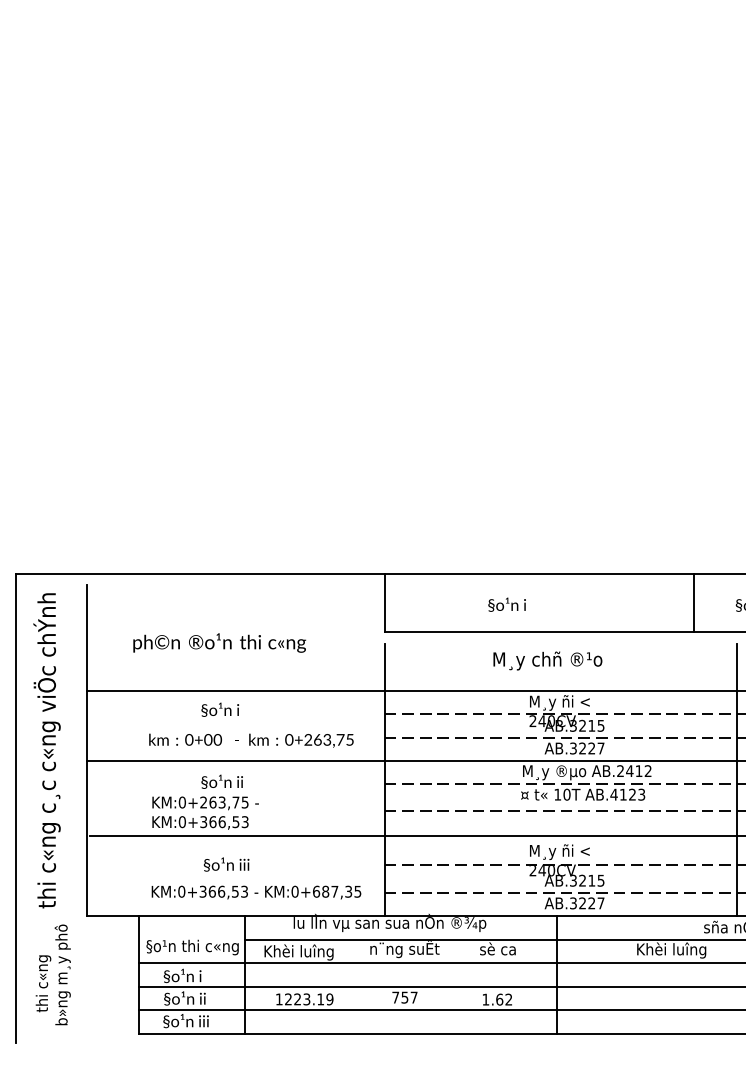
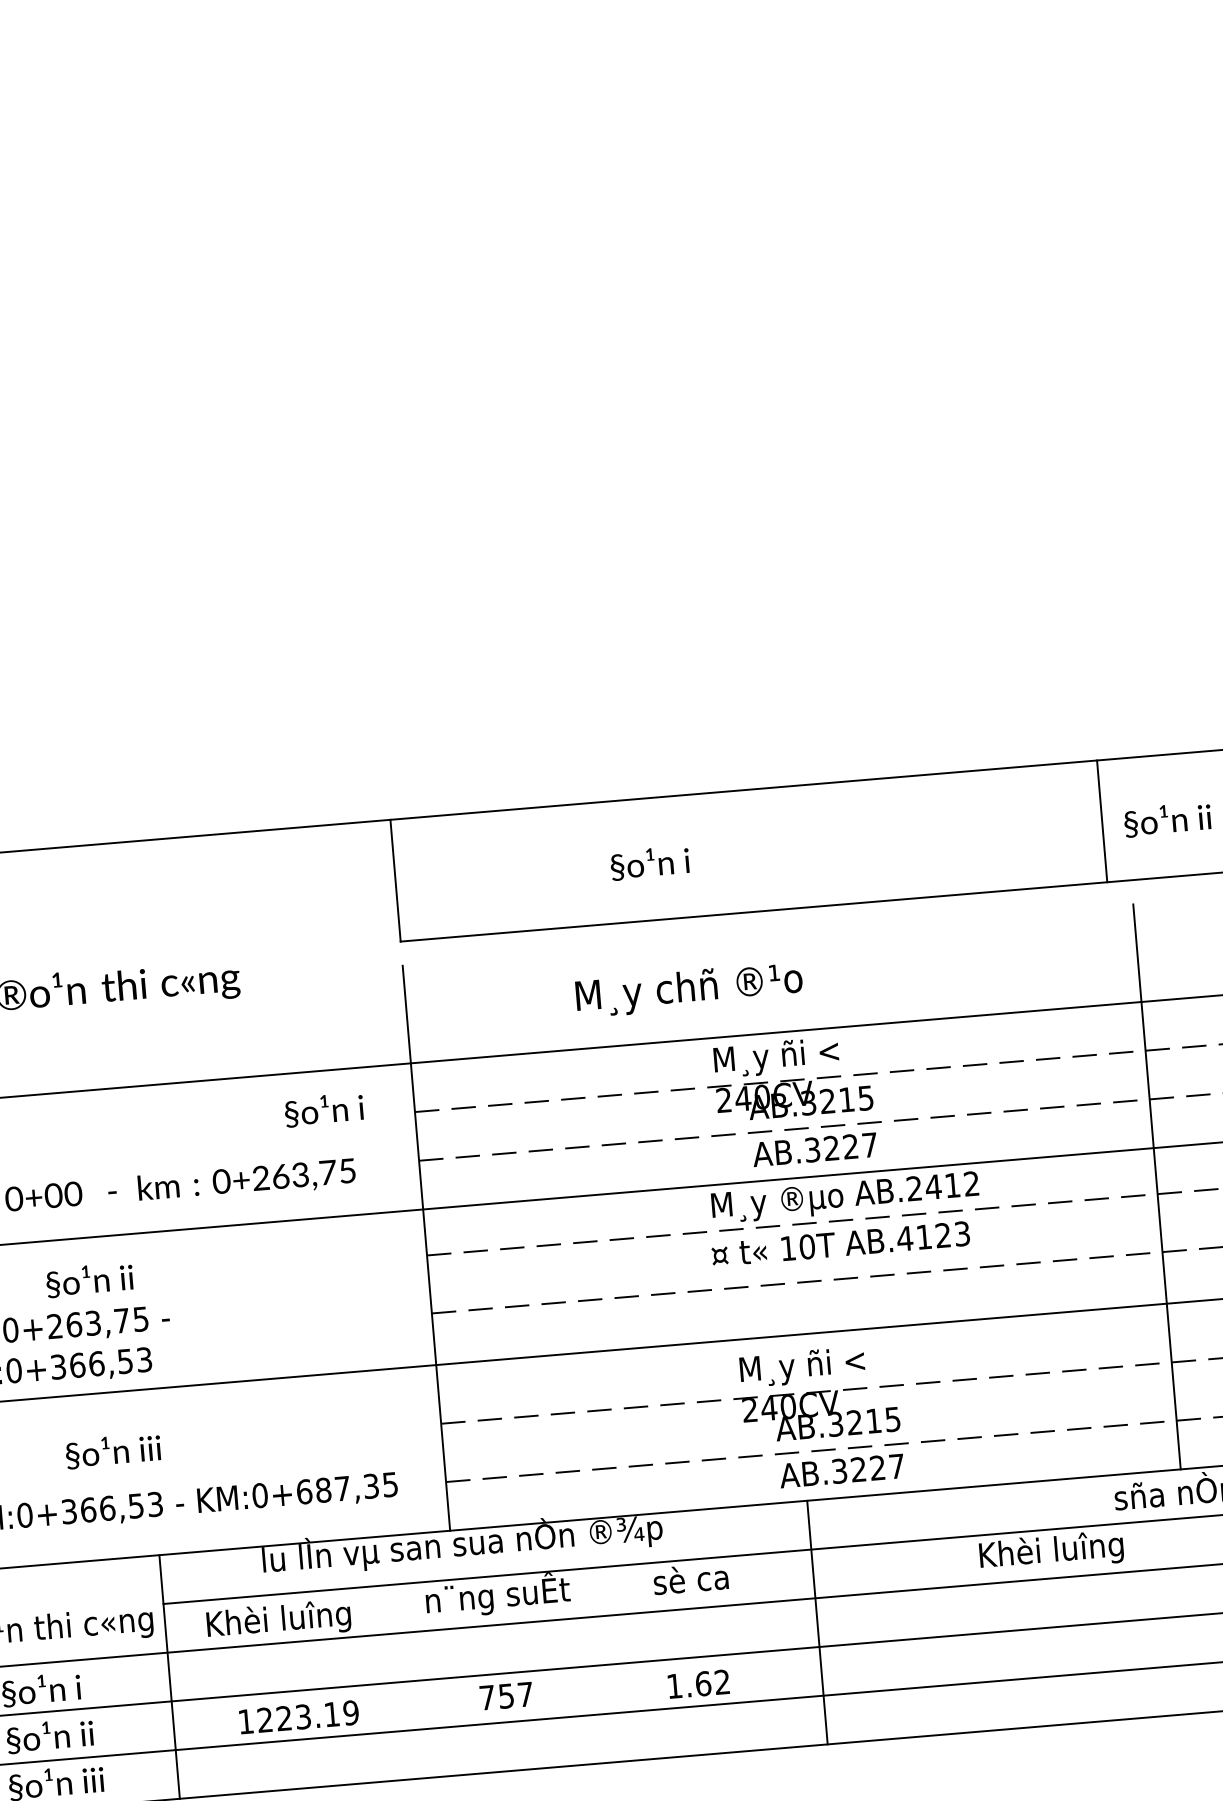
line: (694, 602) -> (1102, 820), moved
text: (547, 660) -> (688, 989), moved
text: (219, 709) -> (322, 1109), moved

